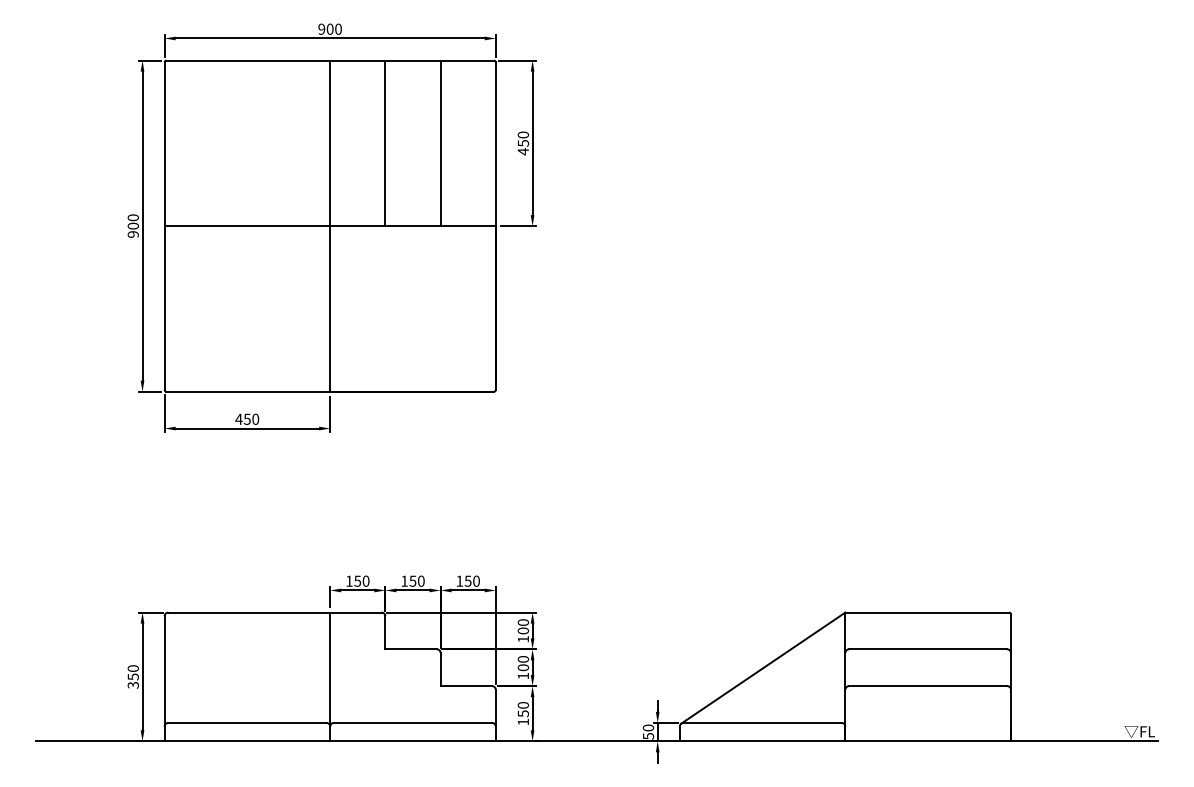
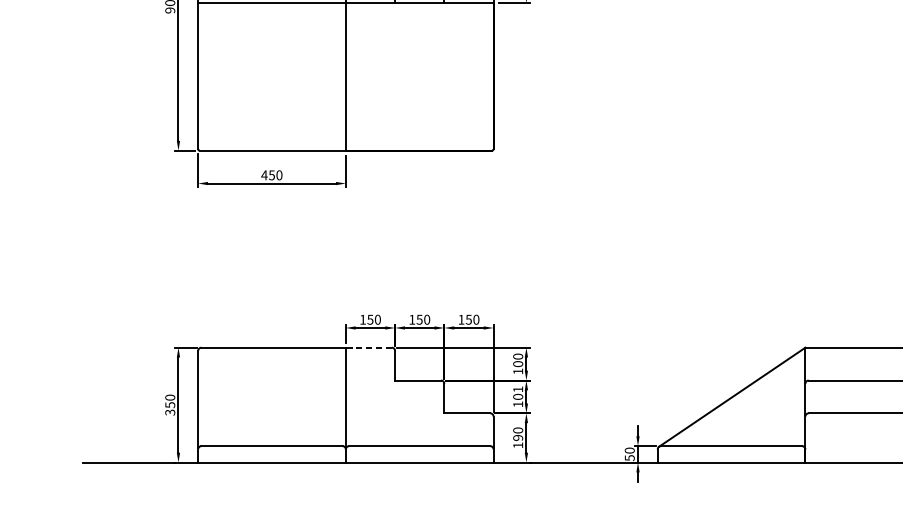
line: (355, 612) -> (368, 347), solid -> dashed
text: (523, 659) -> (518, 389), 100 -> 101
text: (522, 713) -> (517, 437), 150 -> 190

